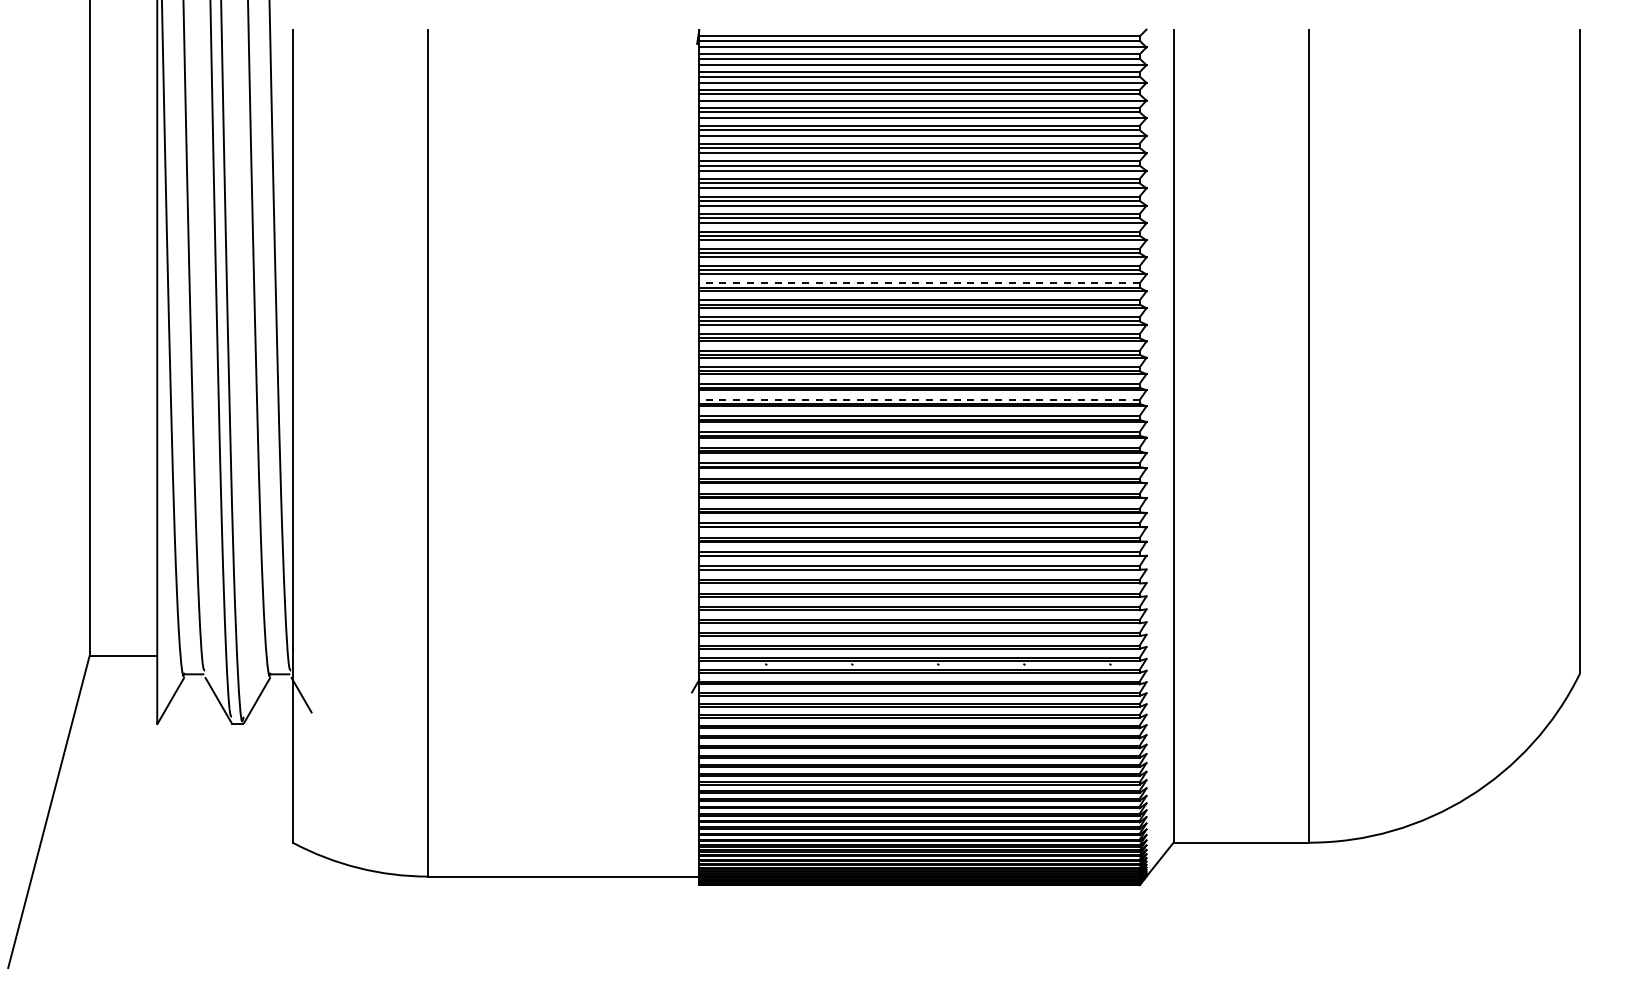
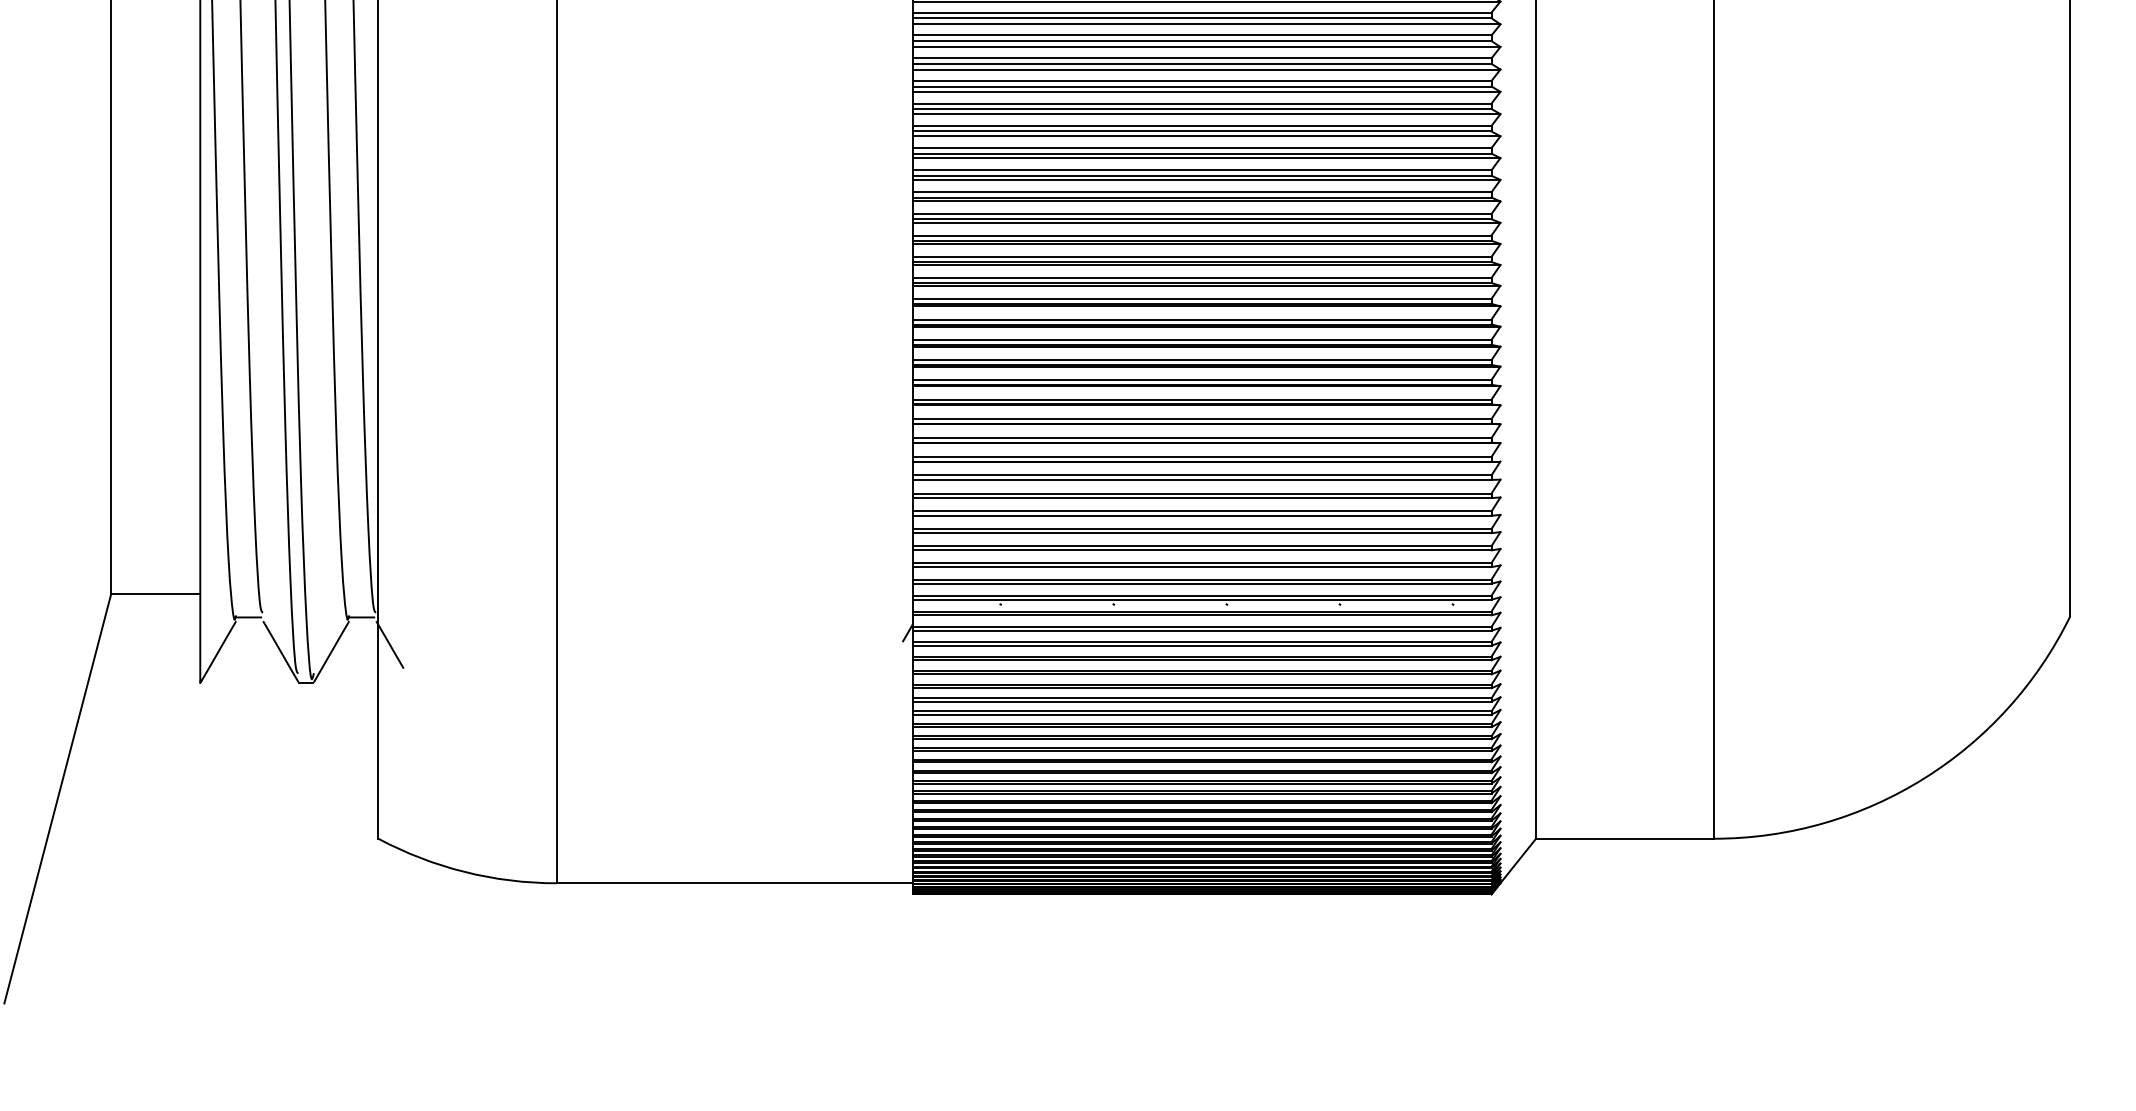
line: (919, 283) -> (1202, 103), dashed -> solid
line: (919, 399) -> (1202, 256), dashed -> solid

